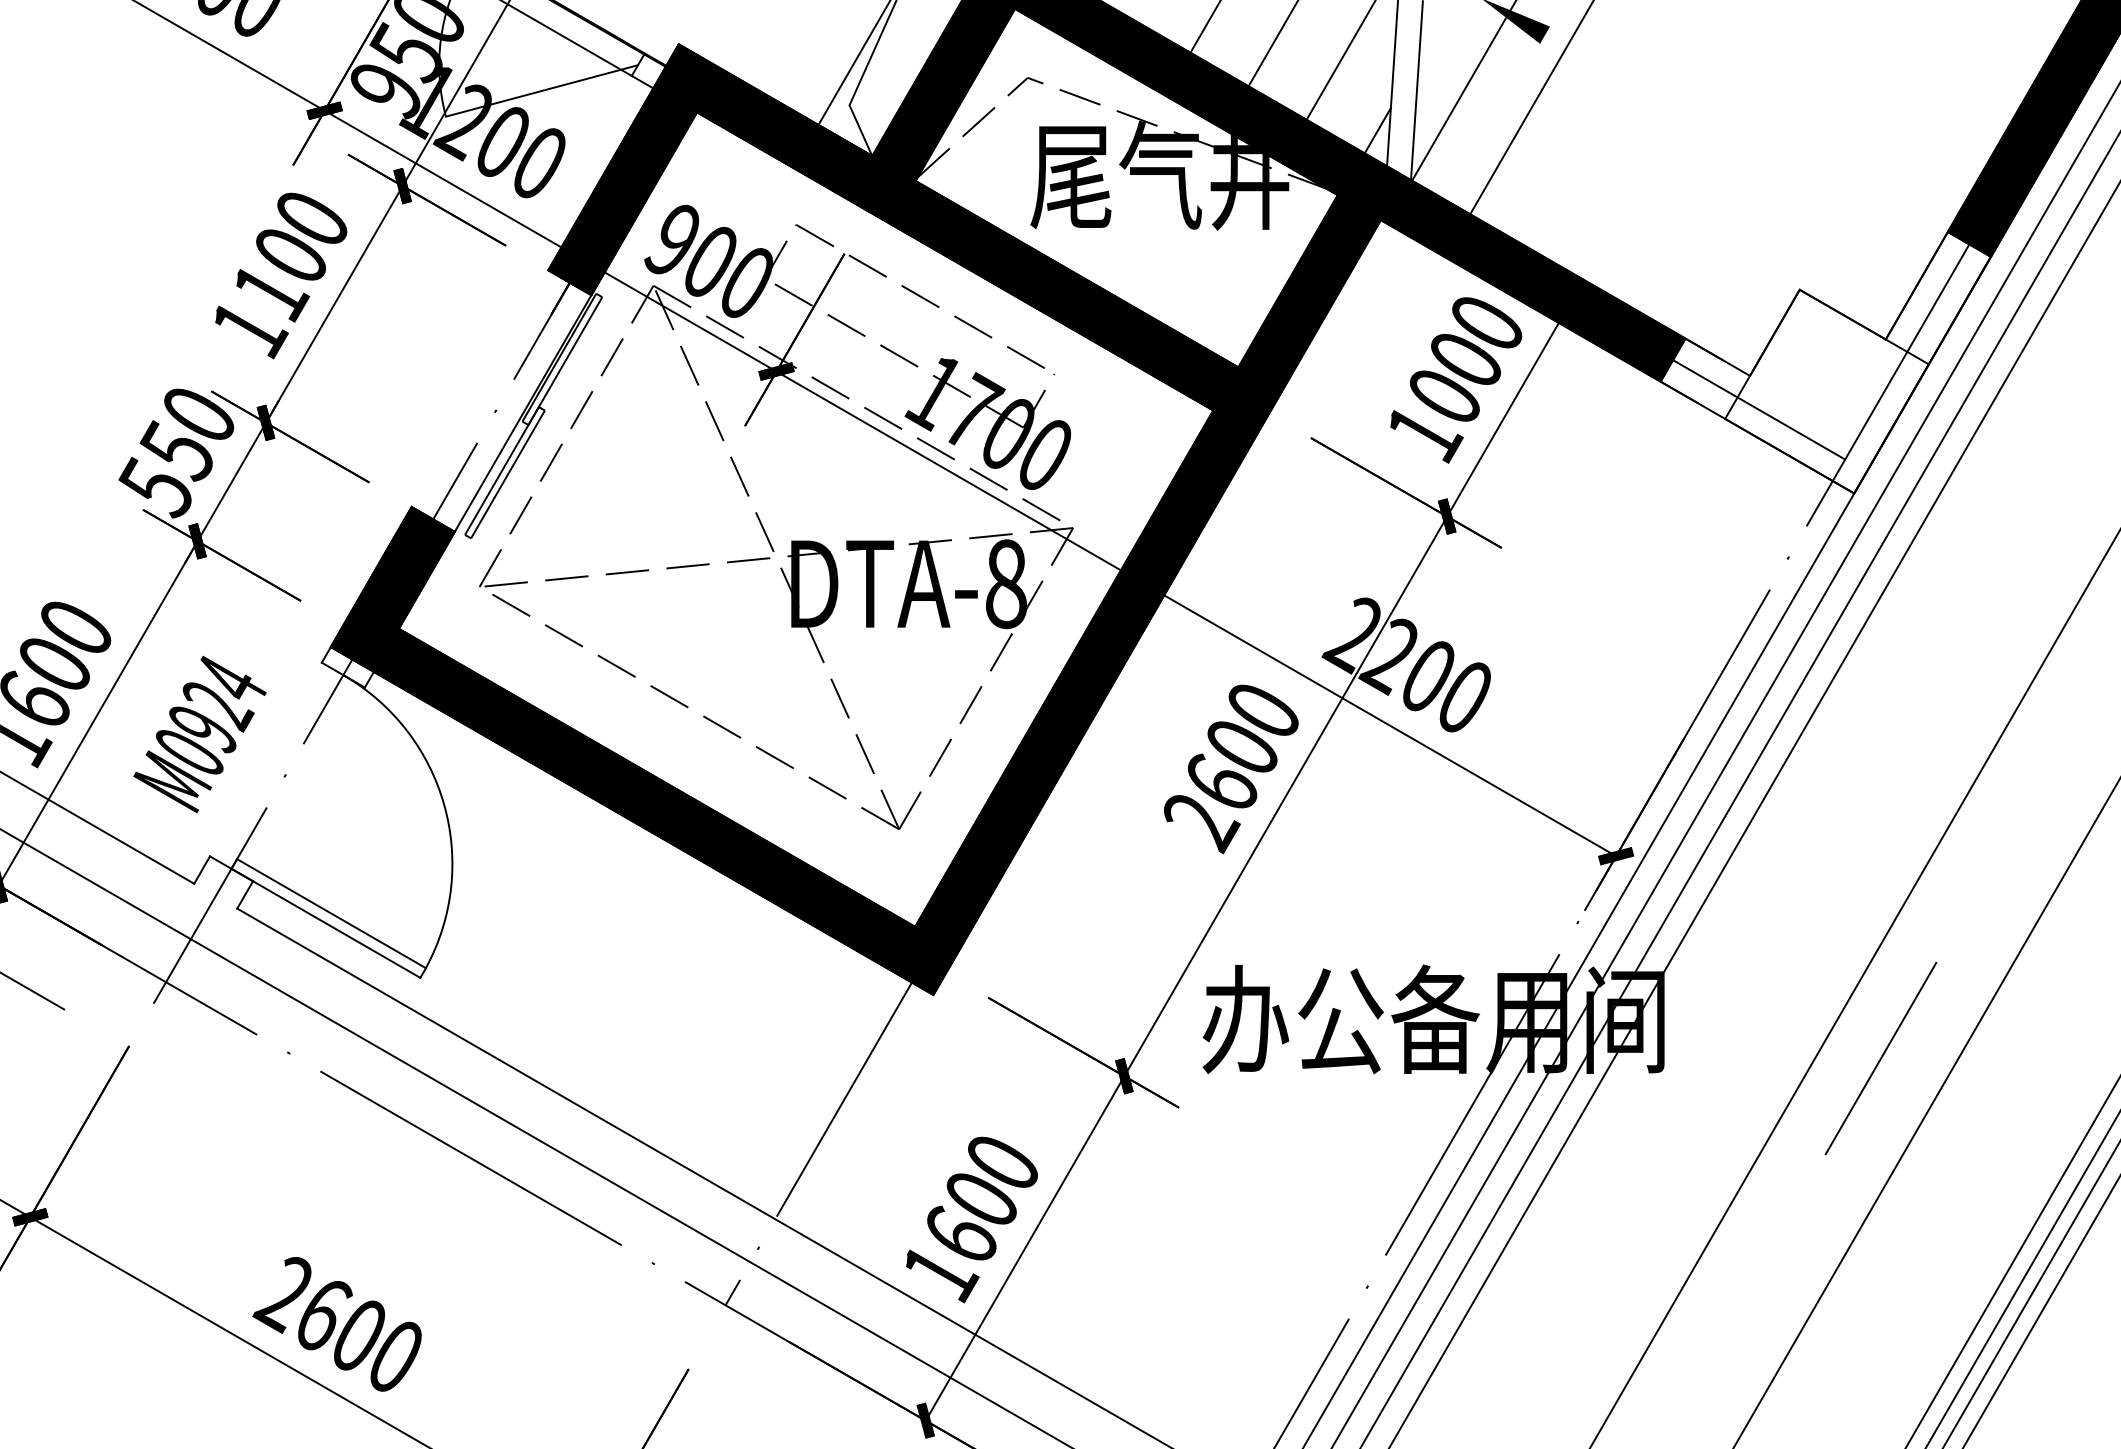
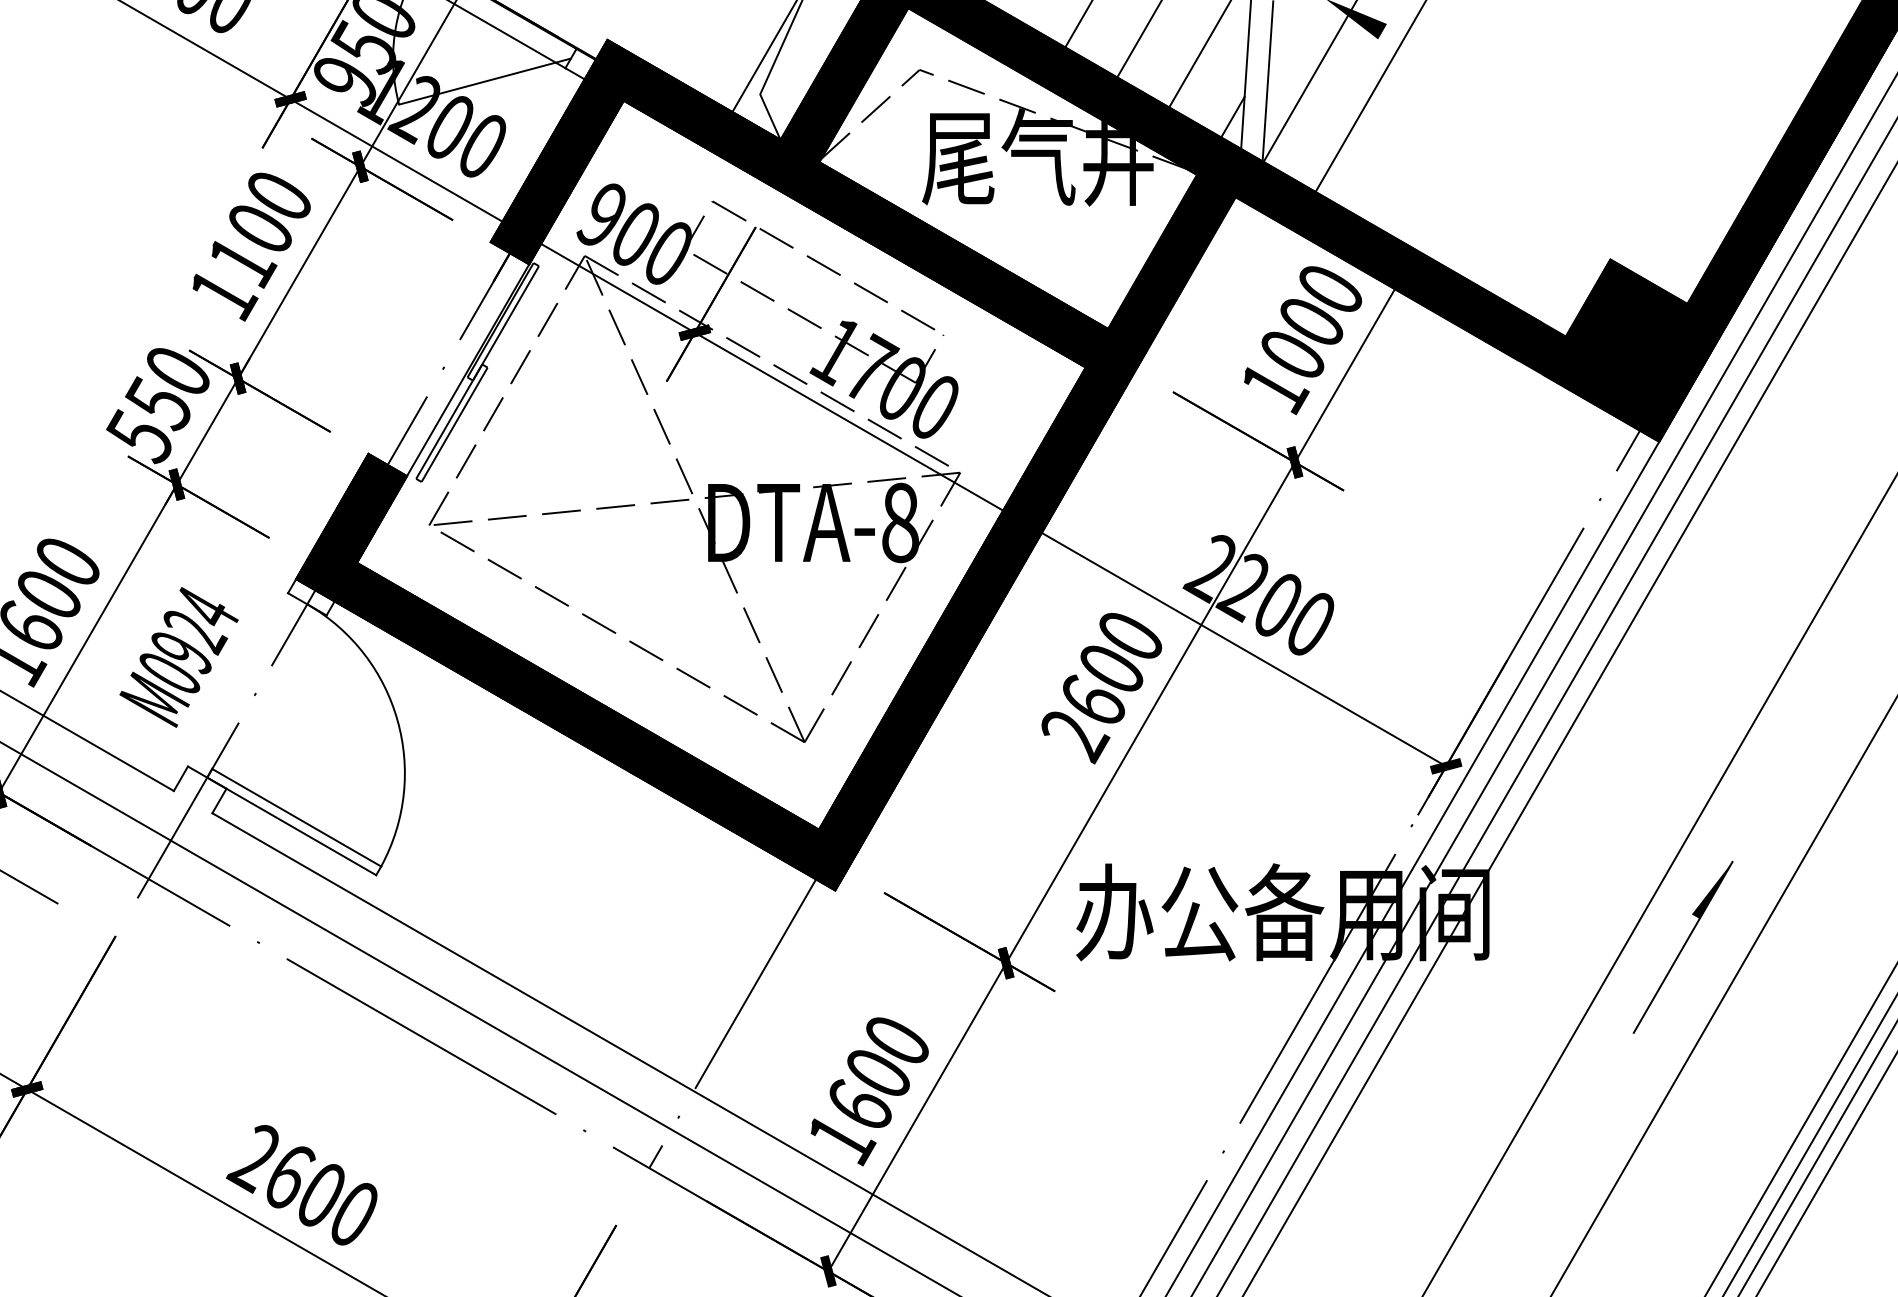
fill: (1825, 362) -> (1633, 324), added
fill: (1912, 993) -> (1711, 889), added

